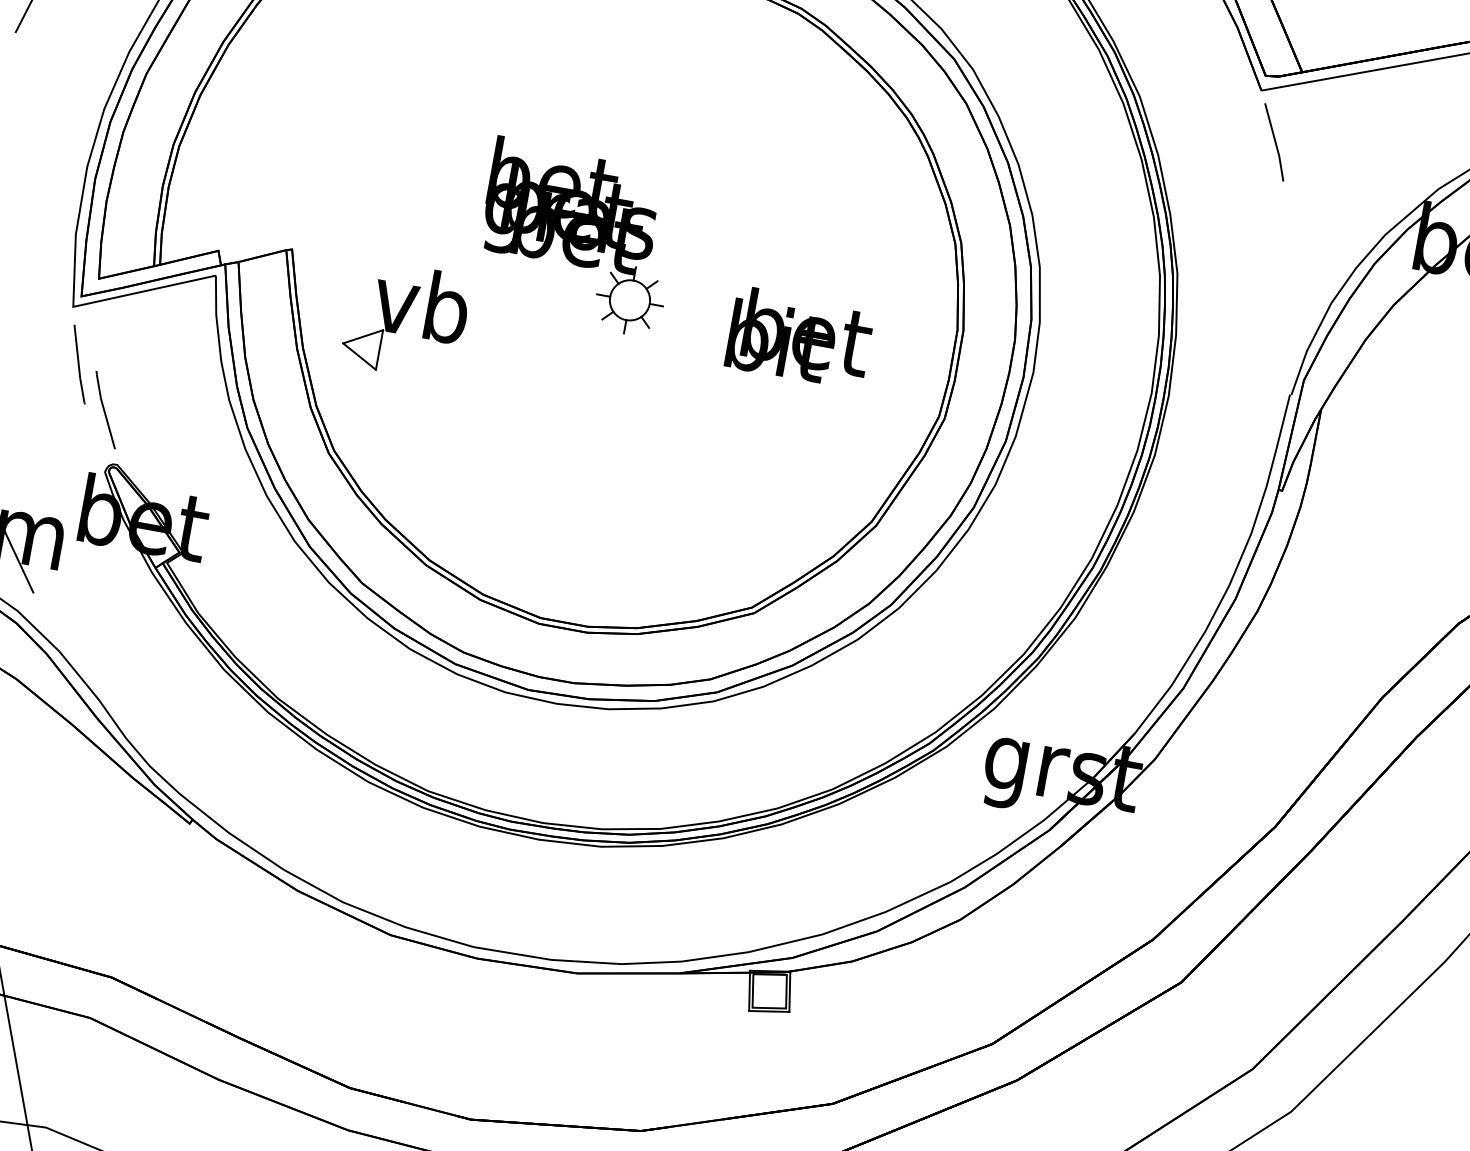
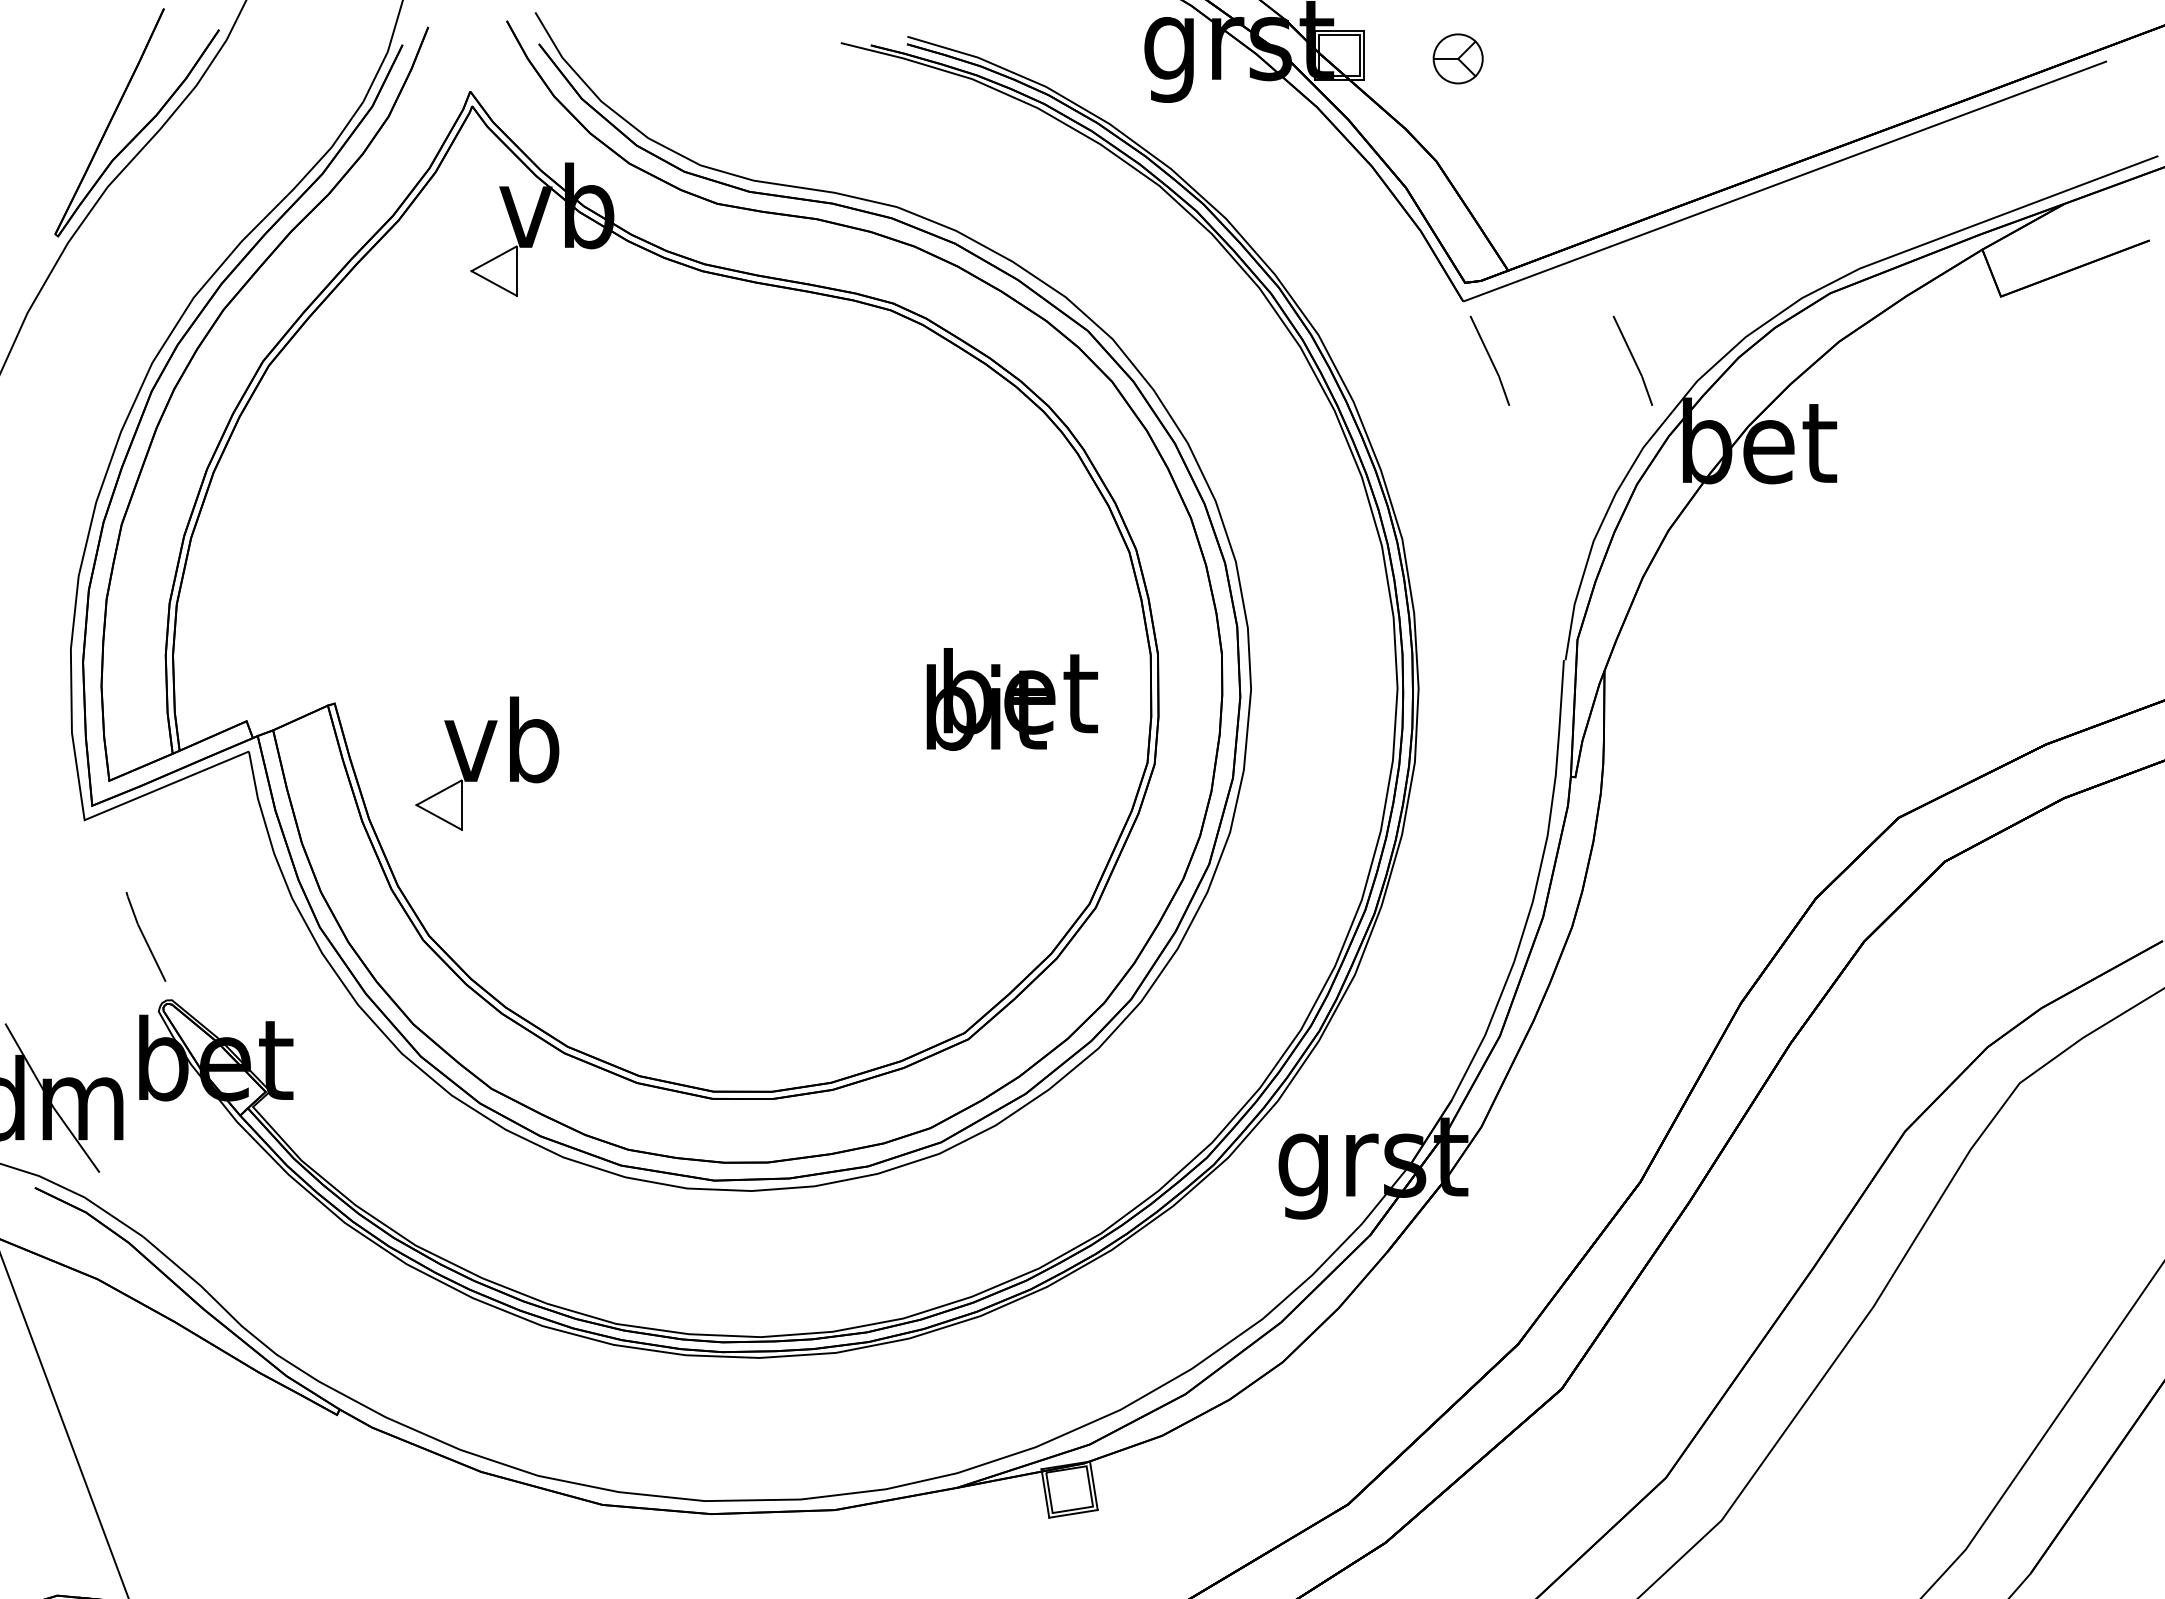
line: (1390, 163) -> (1633, 360), added
part: (577, 237) -> (674, 626), removed
text: (799, 338) -> (1011, 699), moved
line: (79, 364) -> (104, 887), removed

